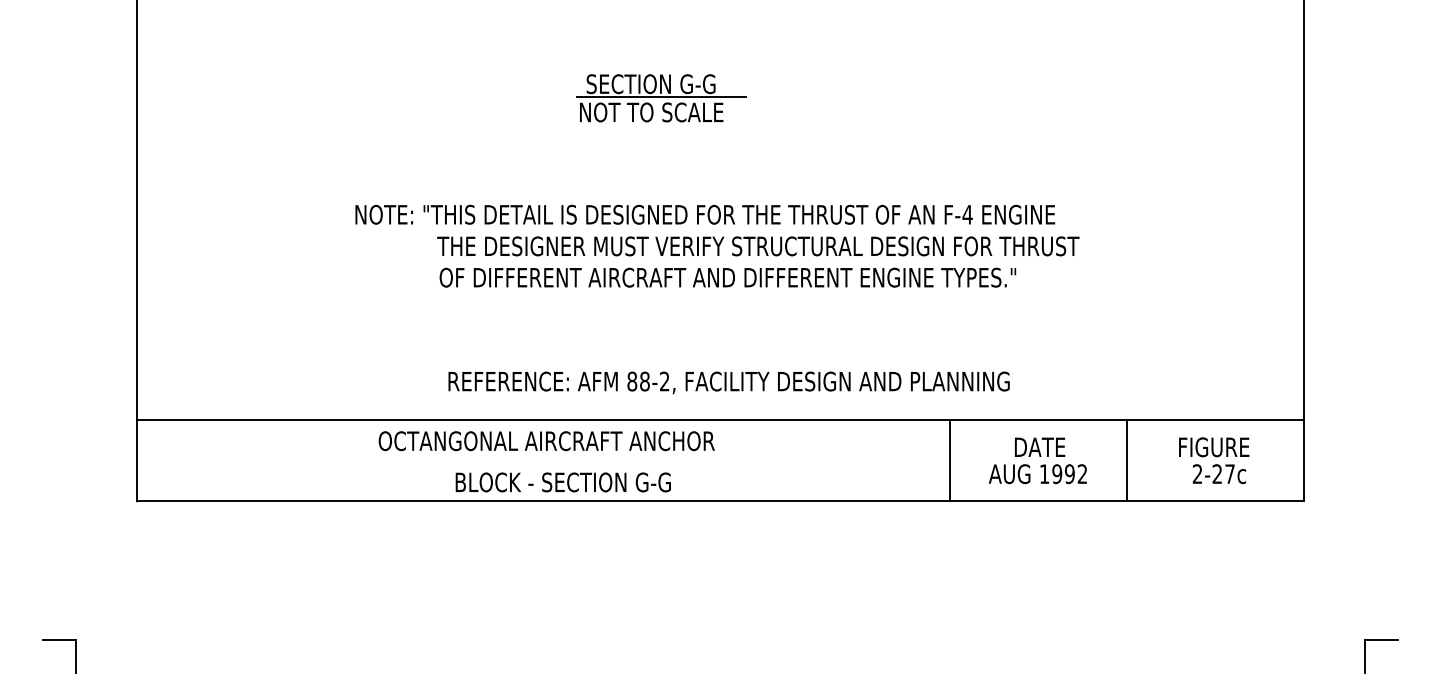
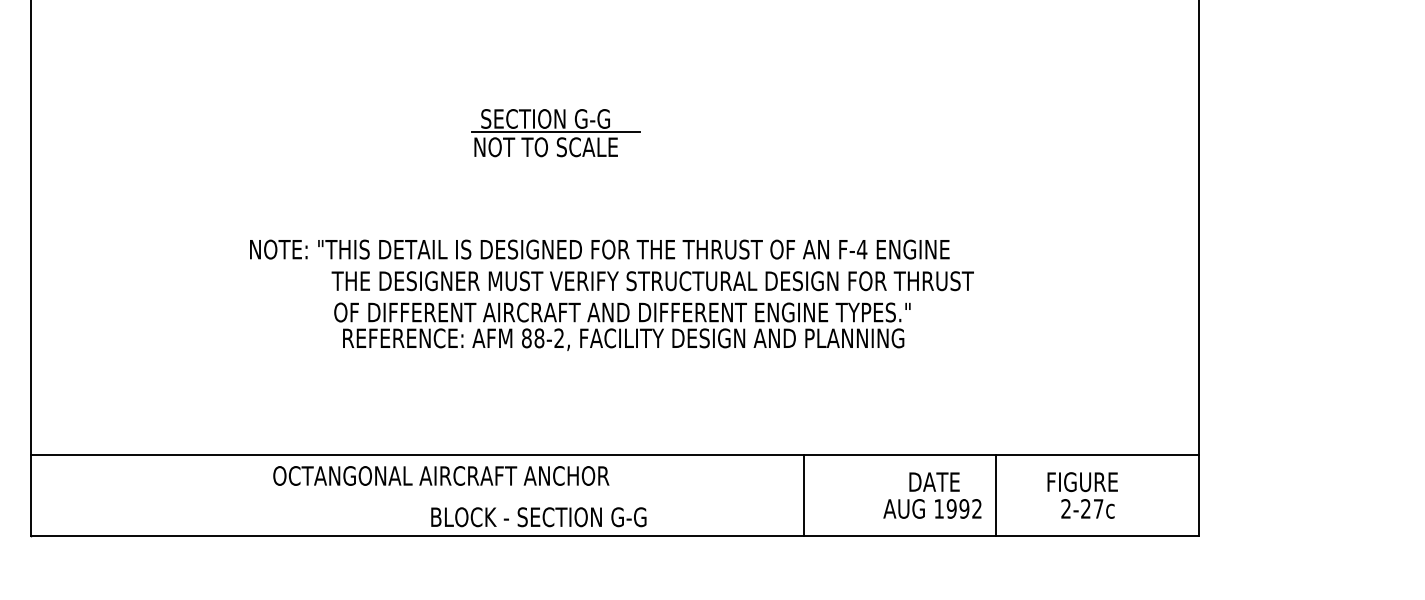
text: (728, 382) -> (623, 339), moved
line: (949, 460) -> (804, 495), moved
line: (1127, 460) -> (996, 495), moved
text: (1214, 460) -> (1083, 495), moved
text: (562, 482) -> (538, 517), moved

